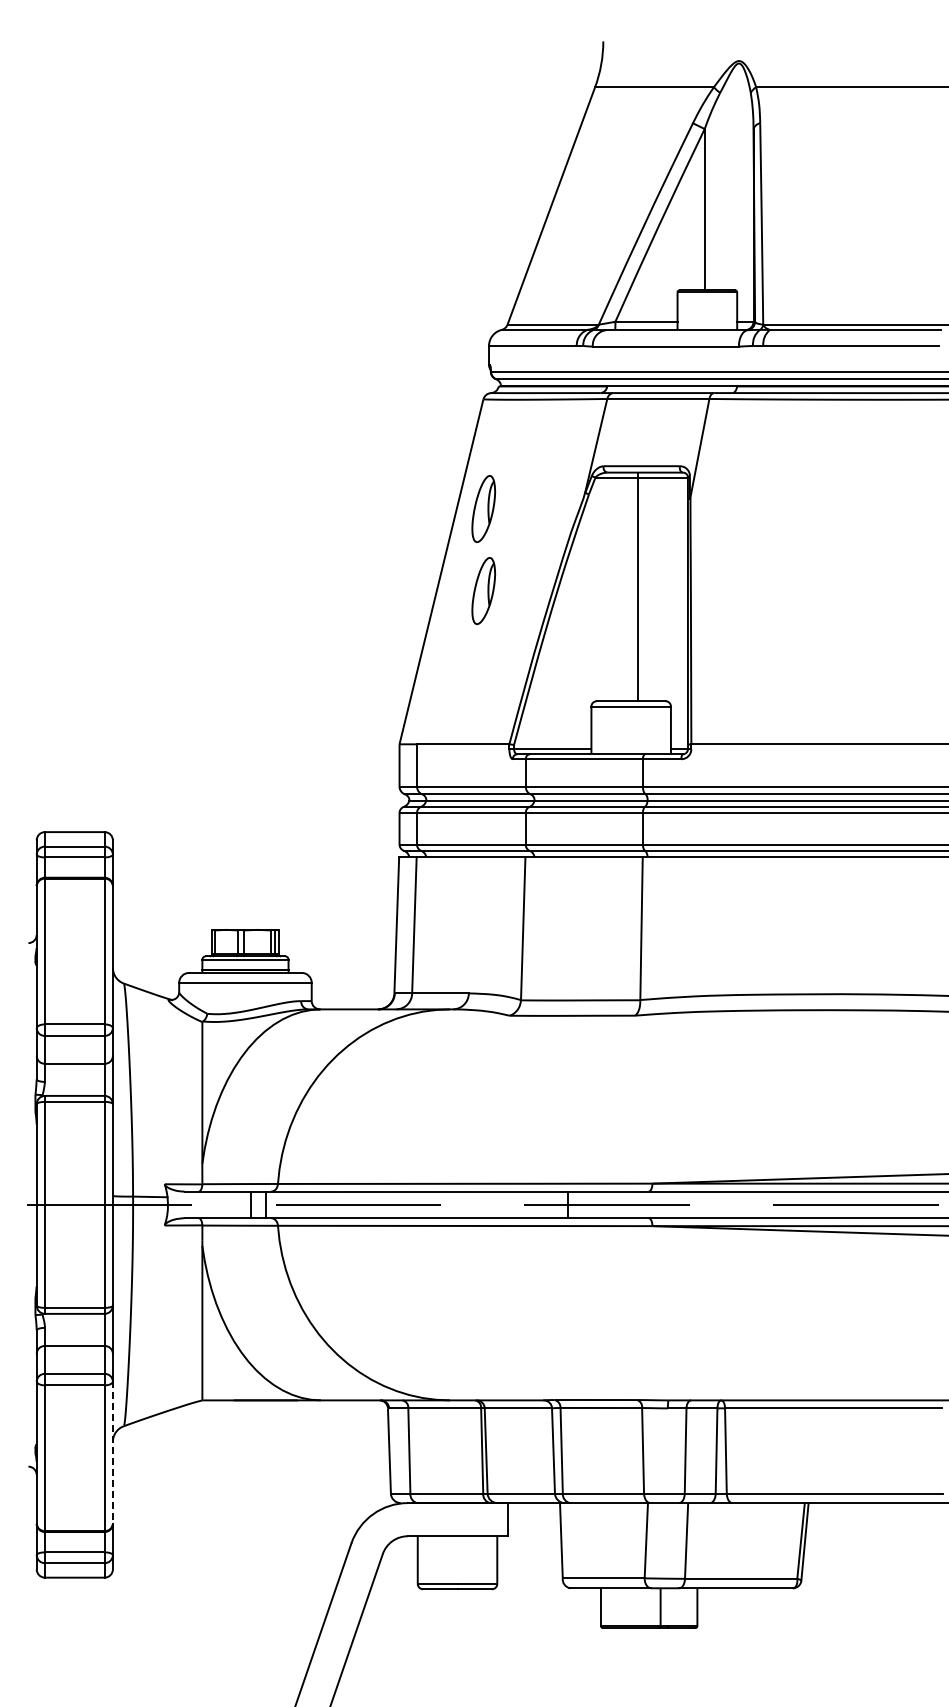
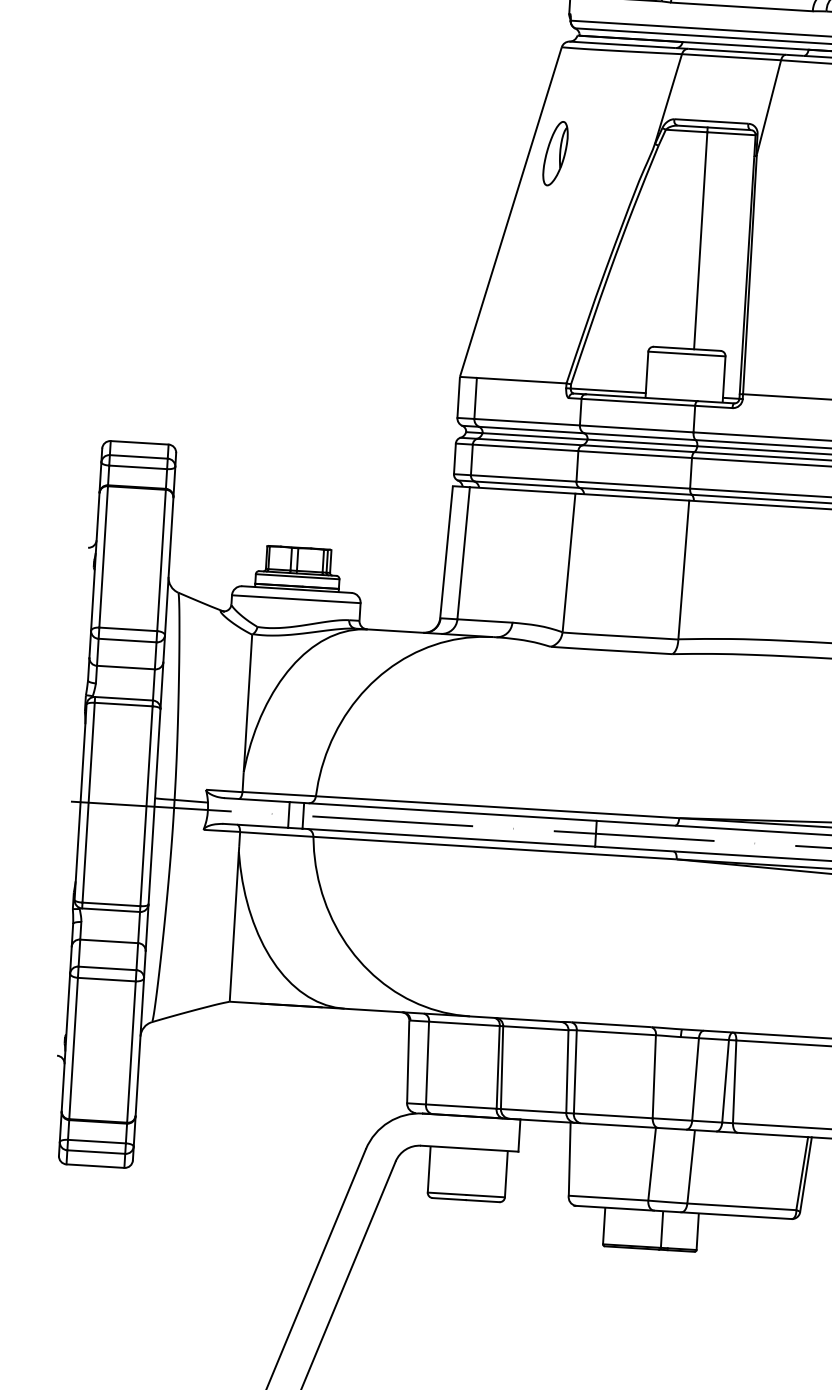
part: (483, 590) -> (550, 232), removed
line: (112, 1453) -> (139, 1047), dashed -> solid

